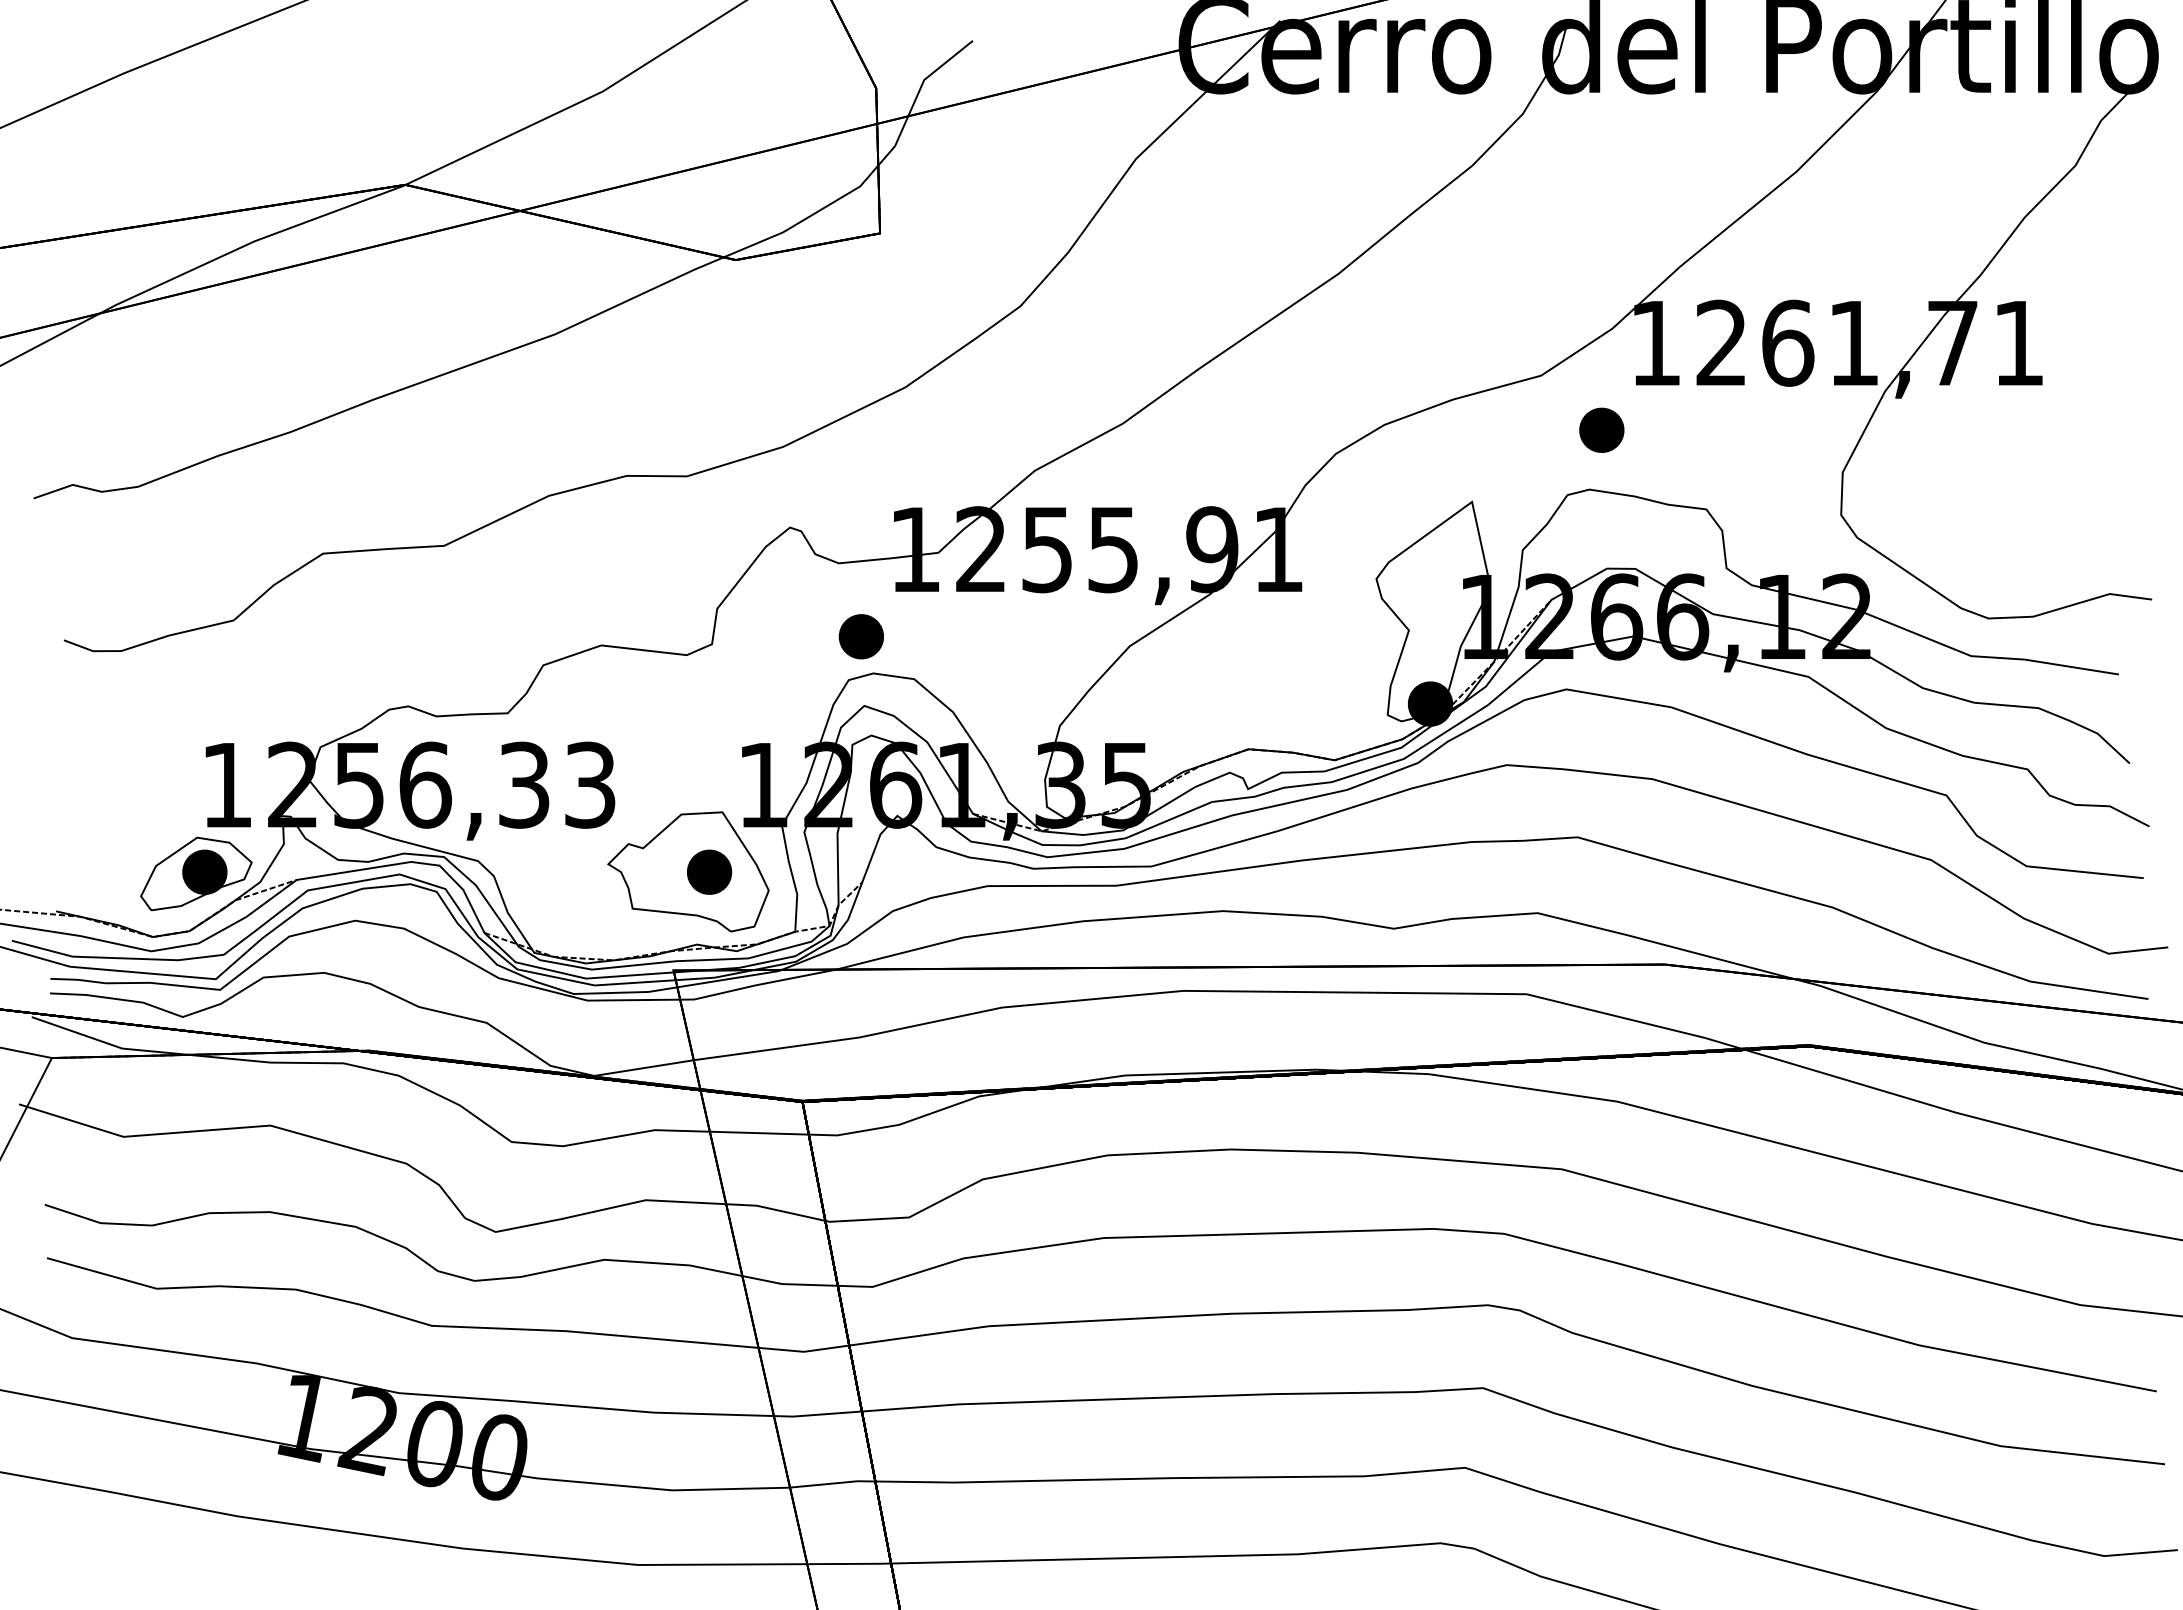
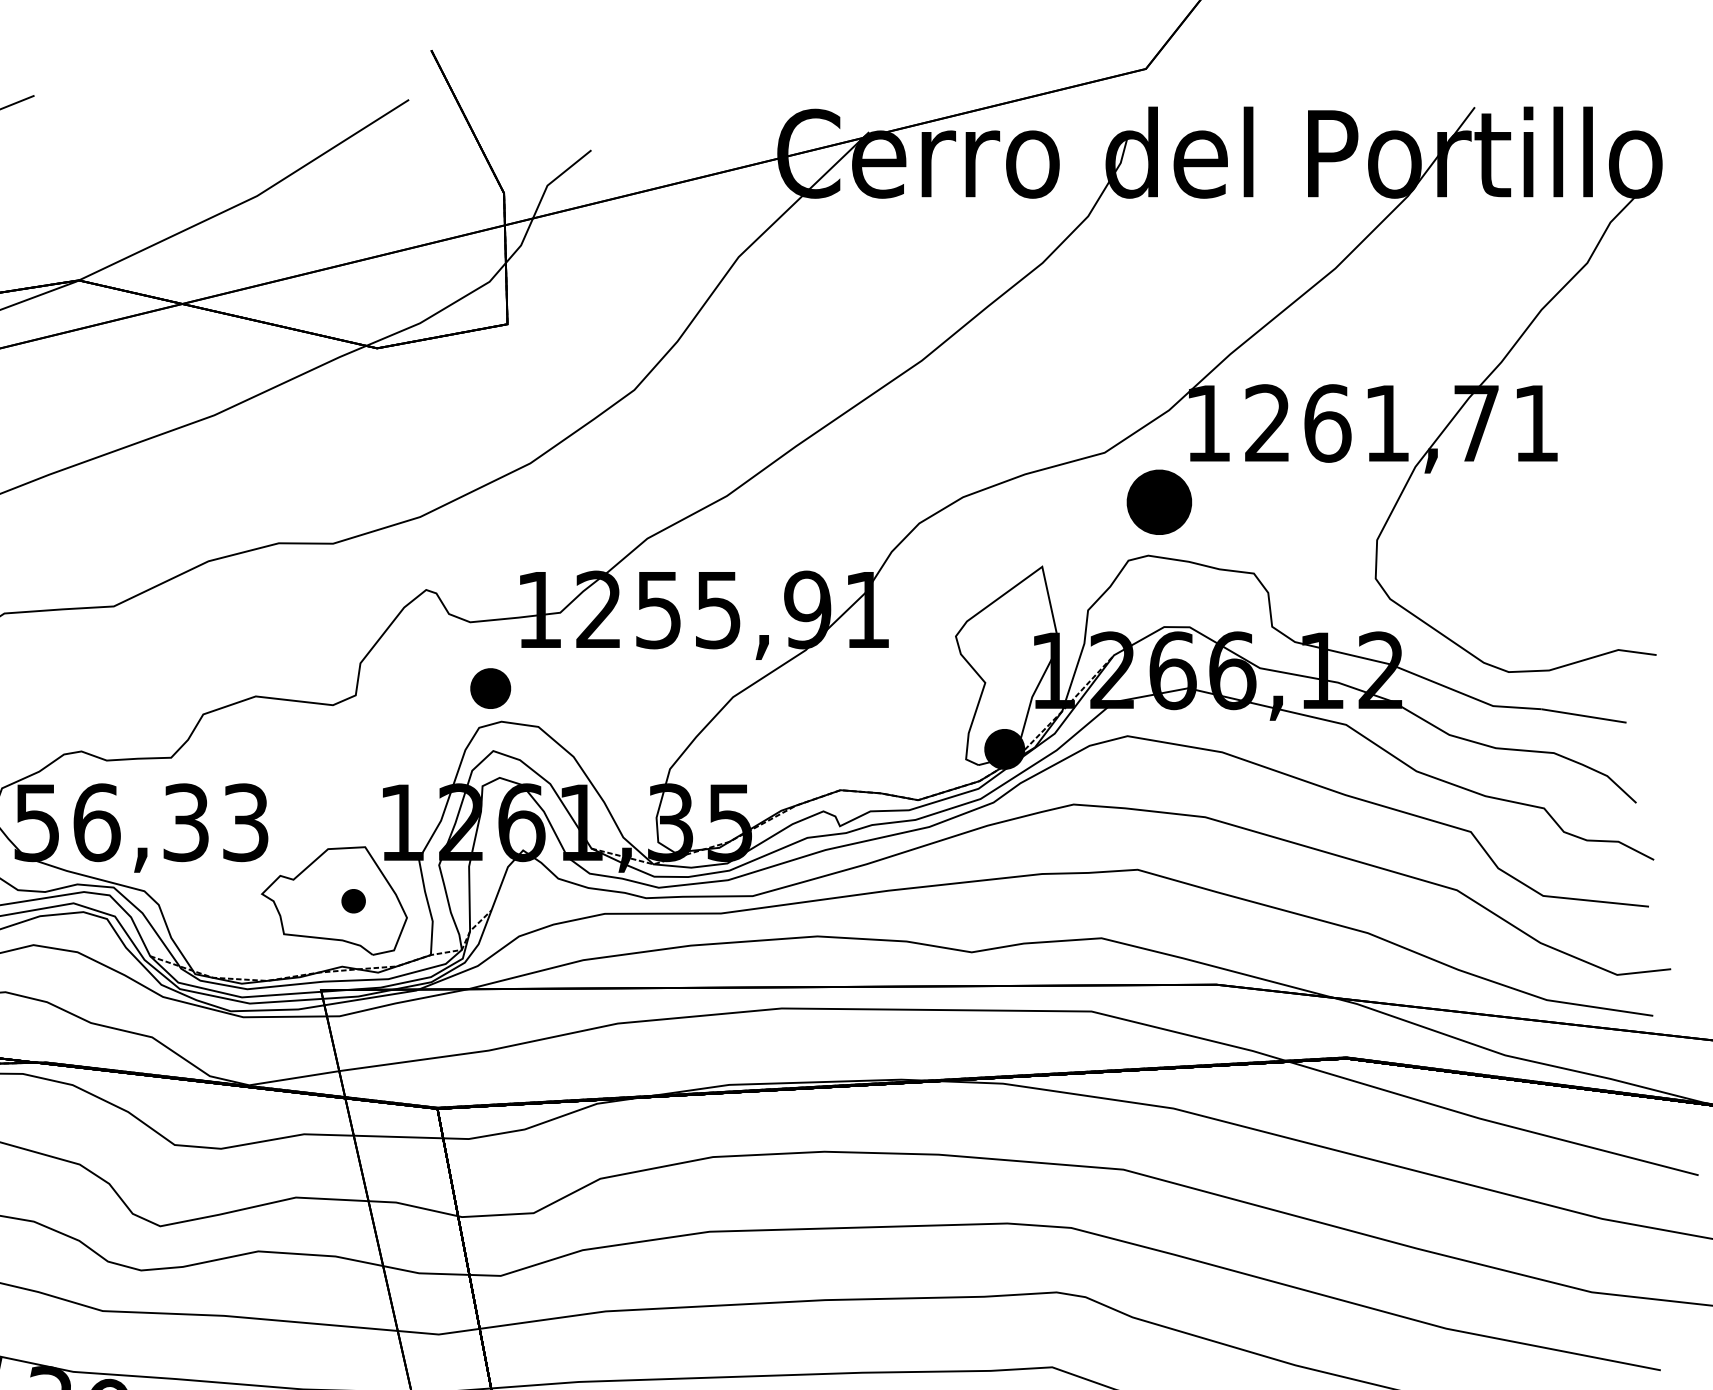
part: (1601, 429) -> (1159, 501), size x1.6
part: (709, 871) -> (353, 900), size x0.6

